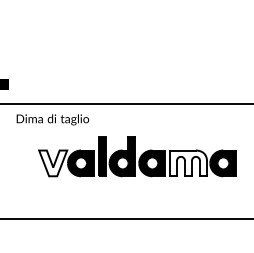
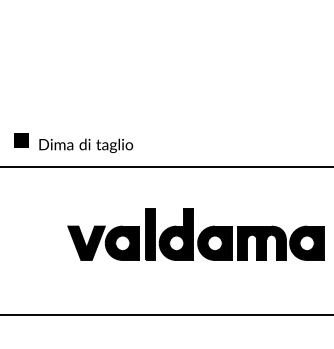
text: (53, 119) -> (86, 145), moved
fill: (53, 162) -> (86, 242), added
fill: (188, 162) -> (261, 242), added

